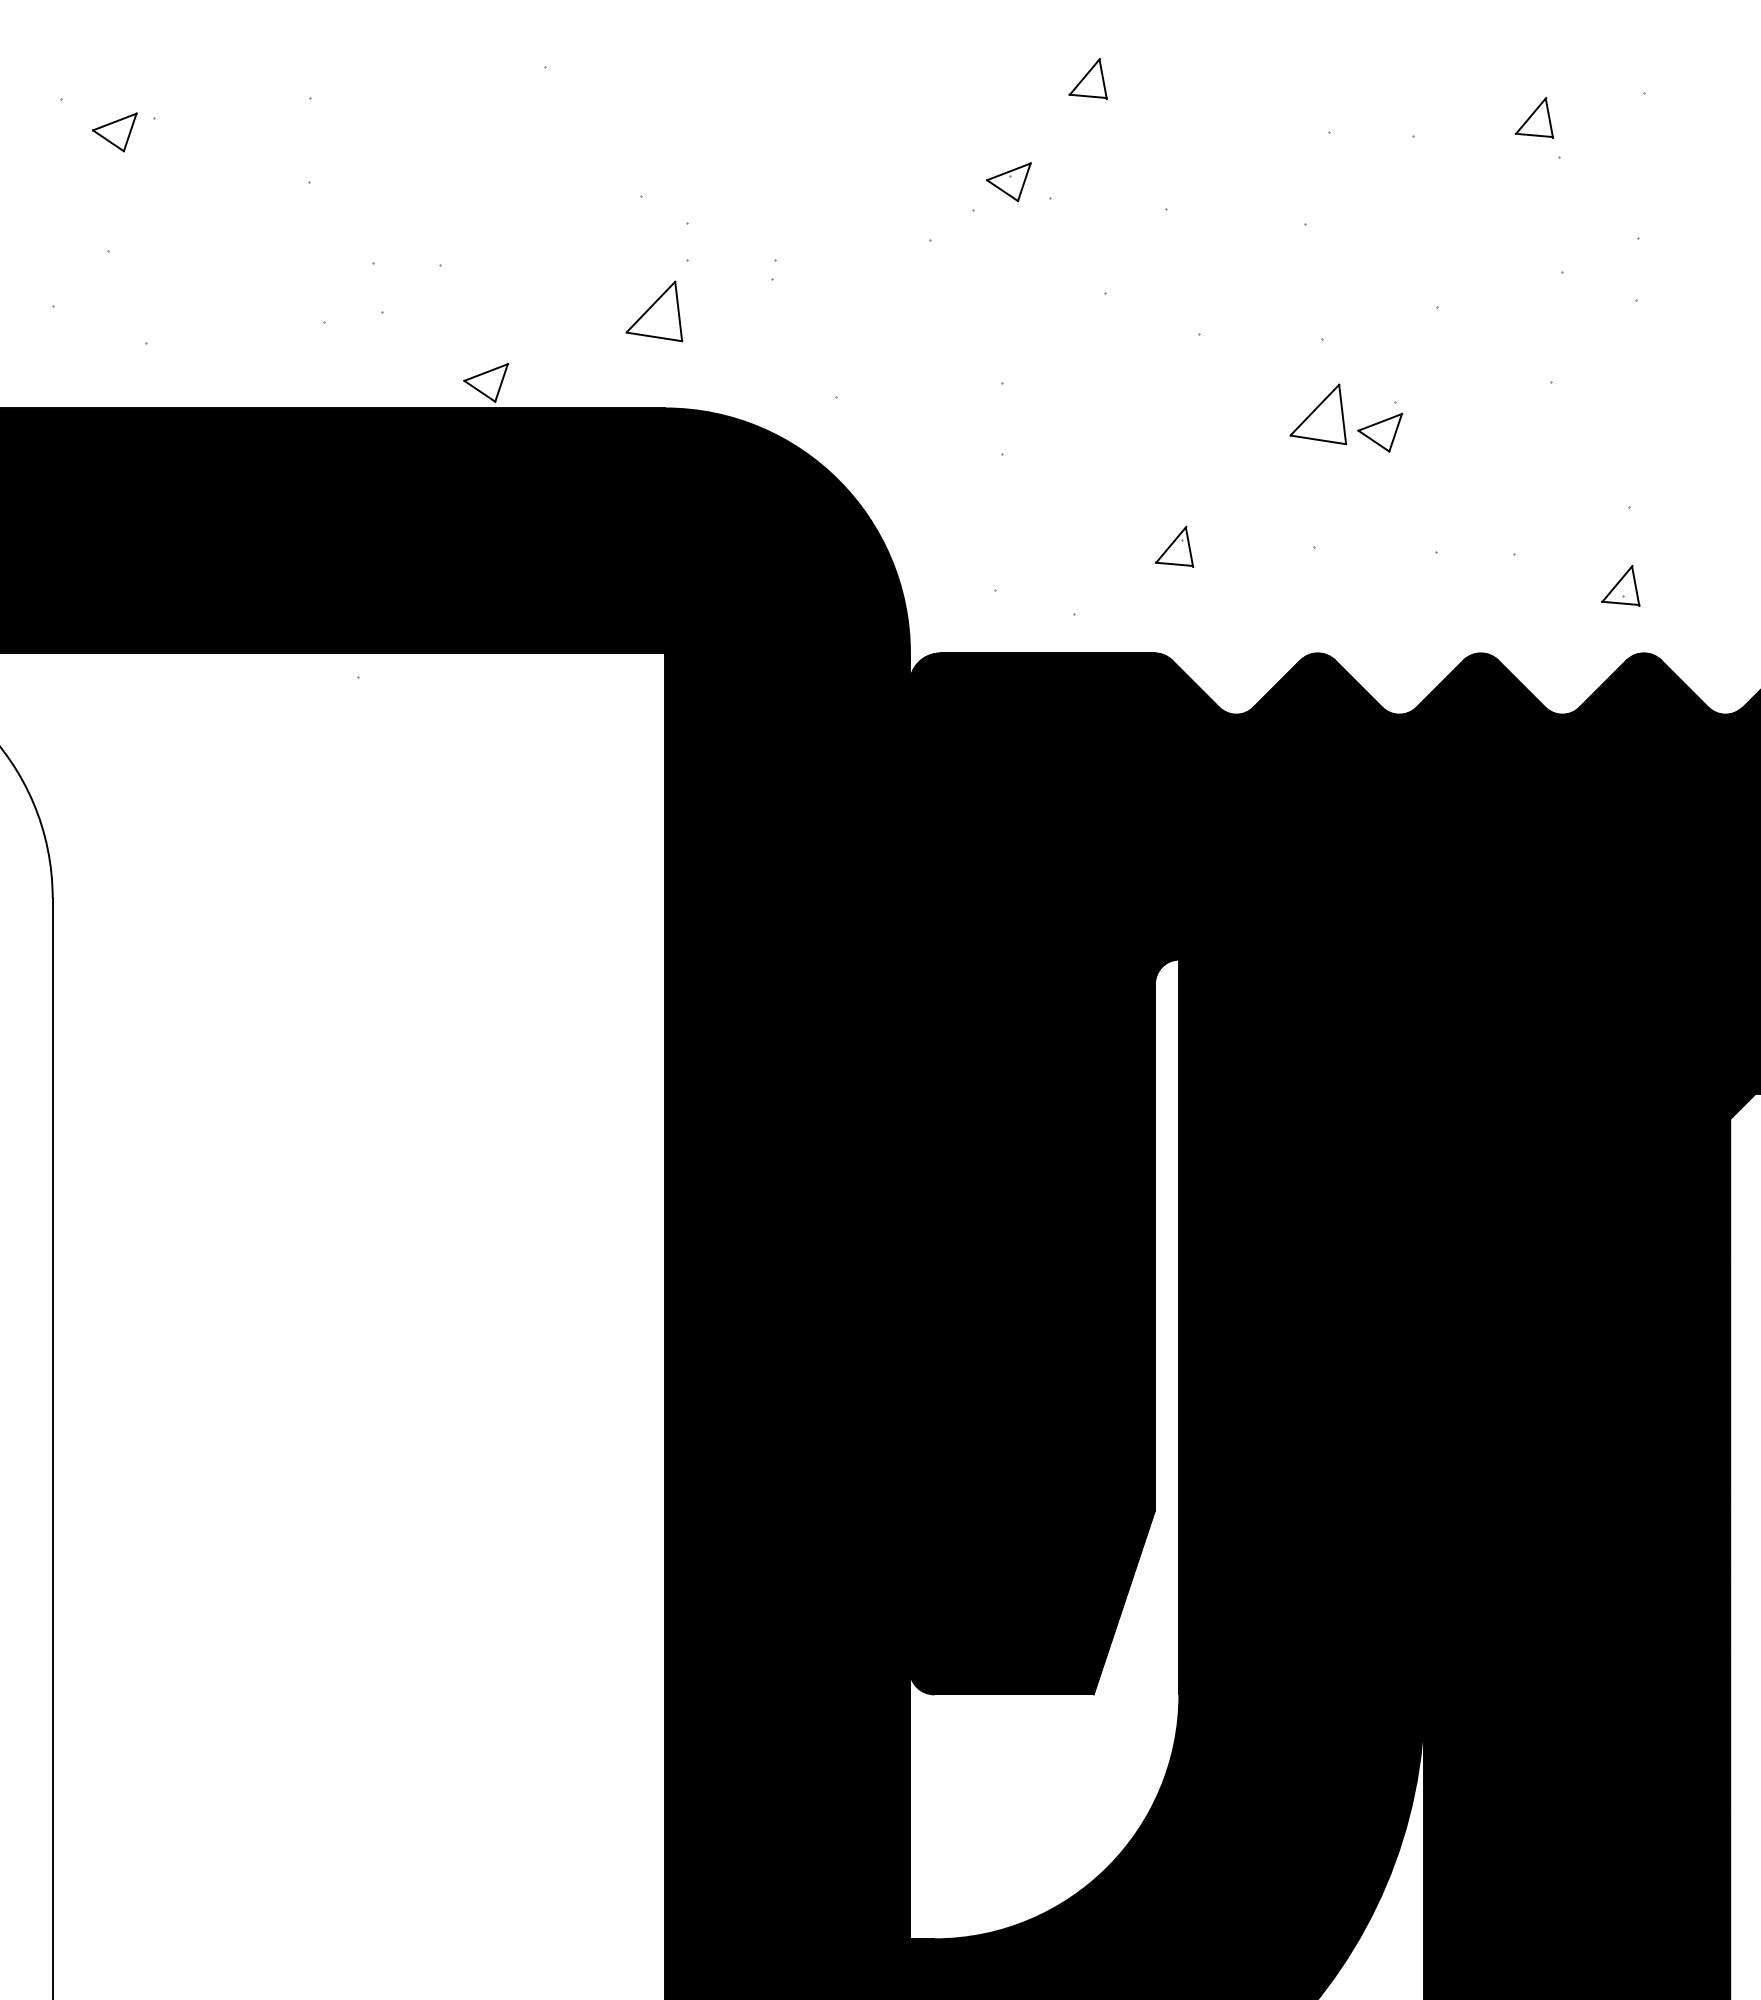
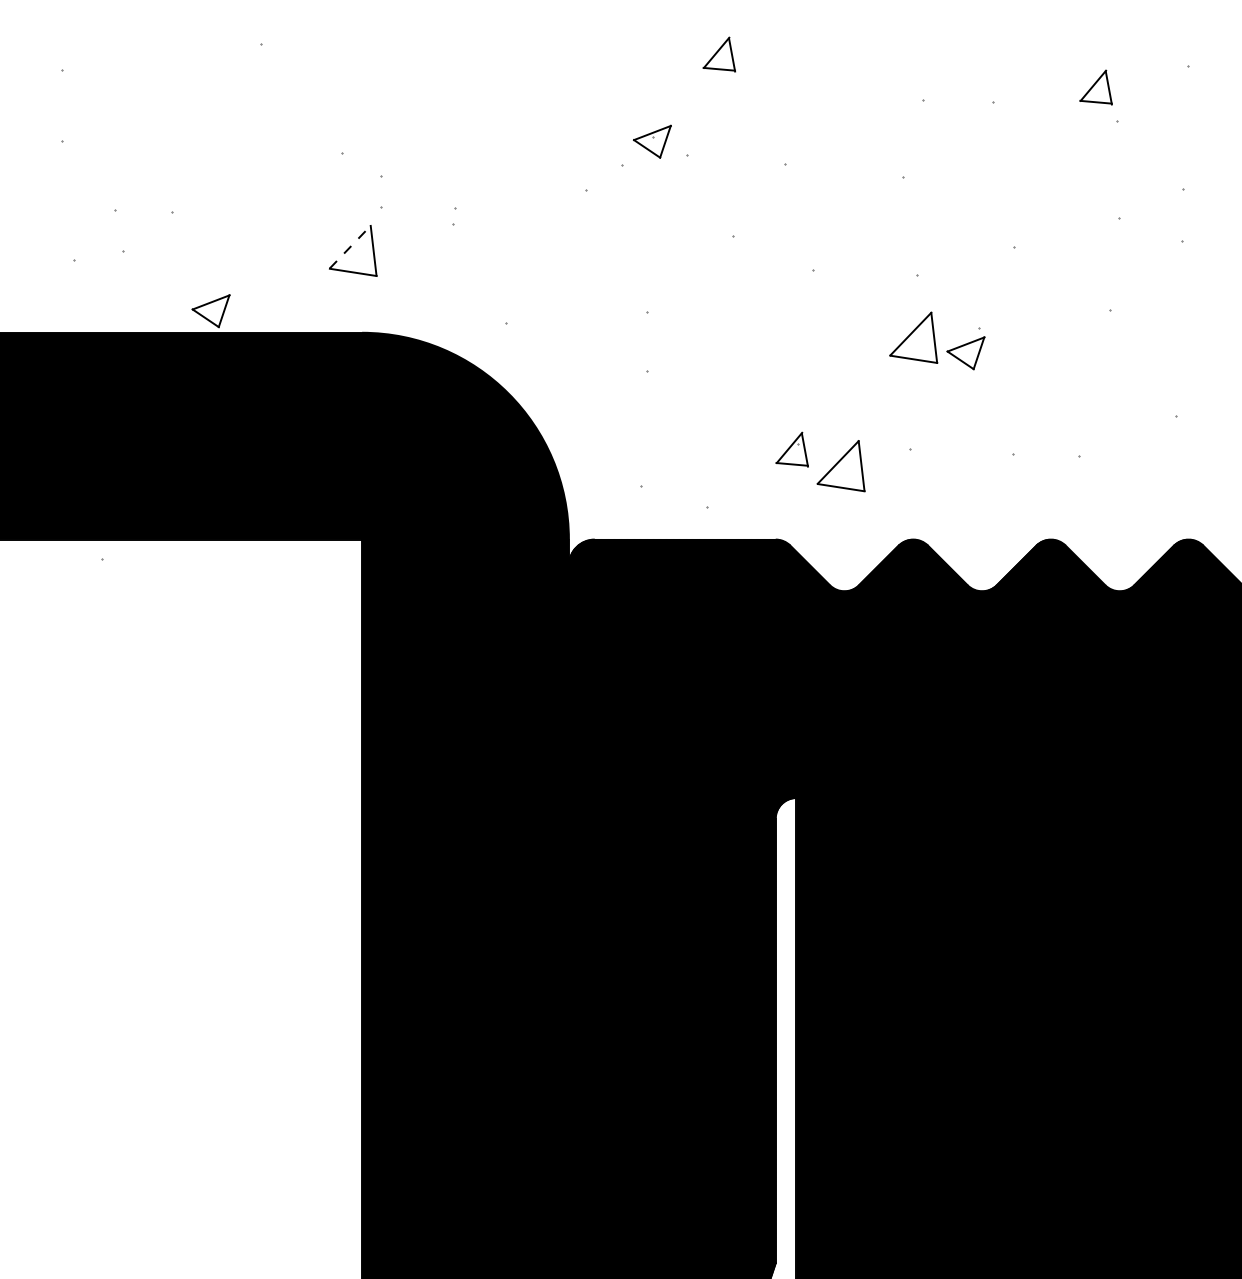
line: (650, 307) -> (349, 247), solid -> dashed
part: (1232, 566) -> (841, 466), added
part: (1620, 585) -> (1168, 482), removed

